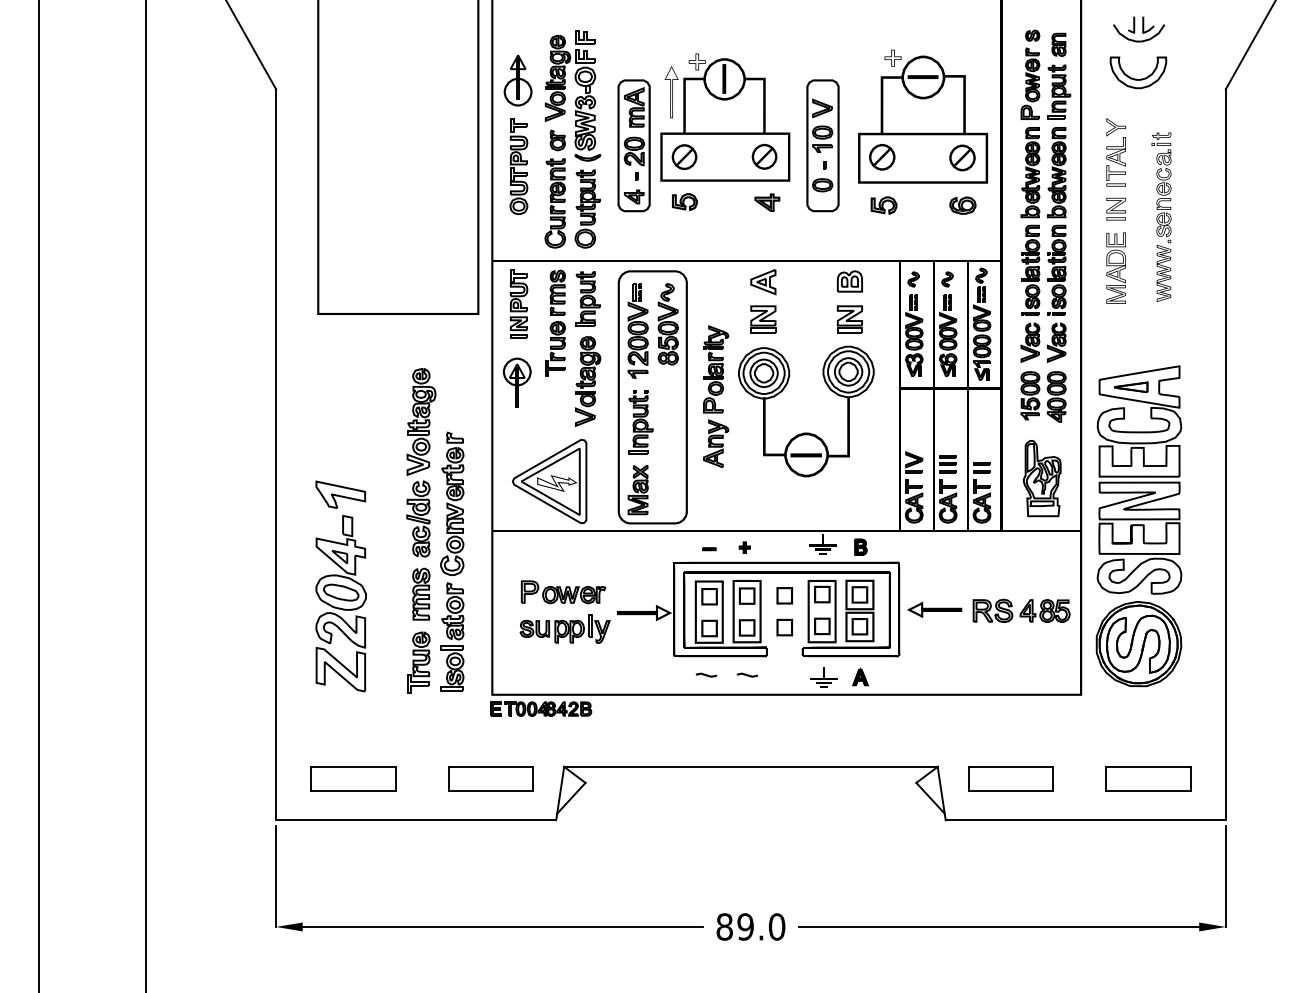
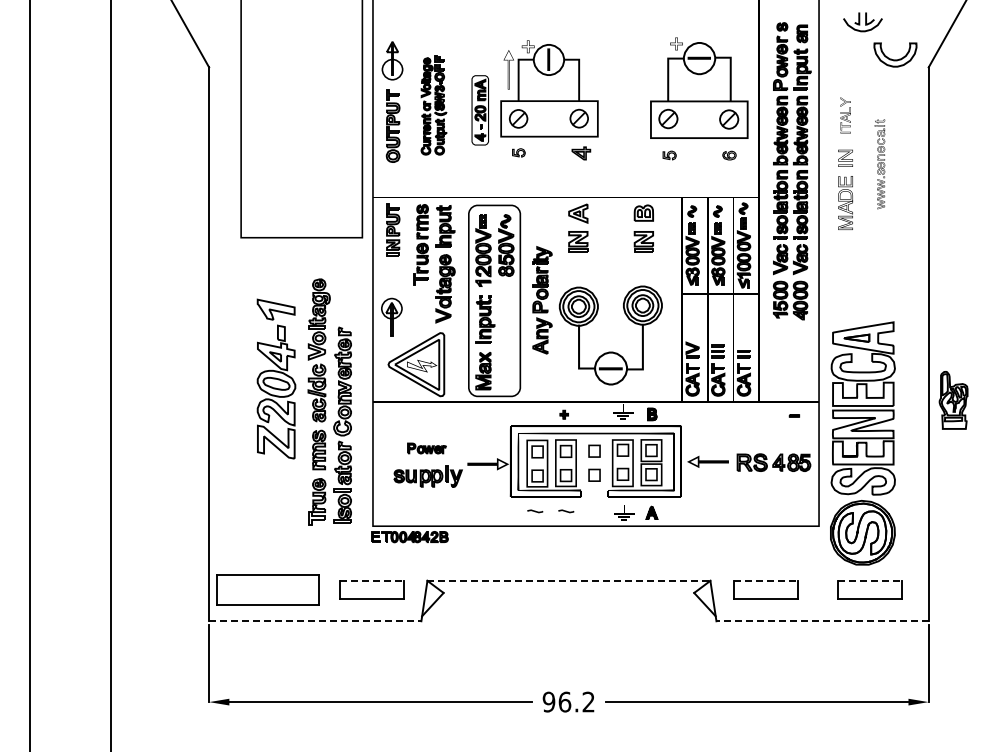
part: (1138, 72) -> (895, 54), moved
part: (572, 139) -> (433, 105), size x0.6
part: (632, 146) -> (479, 110), size x0.7
part: (823, 146) -> (623, 110), removed
part: (1116, 152) -> (845, 115), size x0.7
part: (684, 201) -> (518, 152), size x0.7
part: (883, 205) -> (669, 155), size x0.7
part: (962, 205) -> (729, 155), size x0.7
part: (1160, 217) -> (879, 164), size x0.7
part: (516, 382) -> (391, 316), moved
part: (805, 432) -> (610, 351), moved
part: (1042, 478) -> (953, 400), moved
part: (1138, 526) -> (862, 443), moved
part: (708, 548) -> (793, 415), moved
part: (341, 585) -> (276, 378), moved
part: (562, 592) -> (426, 448), size x0.6
line: (491, 766) -> (372, 580), solid -> dashed
line: (751, 766) -> (569, 580), solid -> dashed
line: (1010, 766) -> (765, 580), solid -> dashed
line: (1149, 766) -> (870, 580), solid -> dashed
part: (353, 778) -> (267, 589), size x1.6
line: (416, 820) -> (315, 621), solid -> dashed
line: (1085, 820) -> (822, 621), solid -> dashed
text: (750, 926) -> (568, 701), 89.0 -> 96.2

